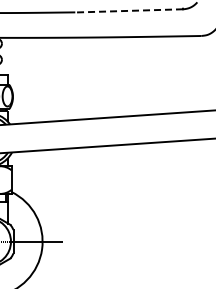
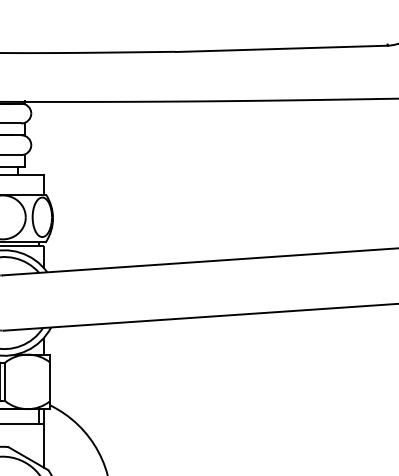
line: (129, 10) -> (282, 48), dashed -> solid

